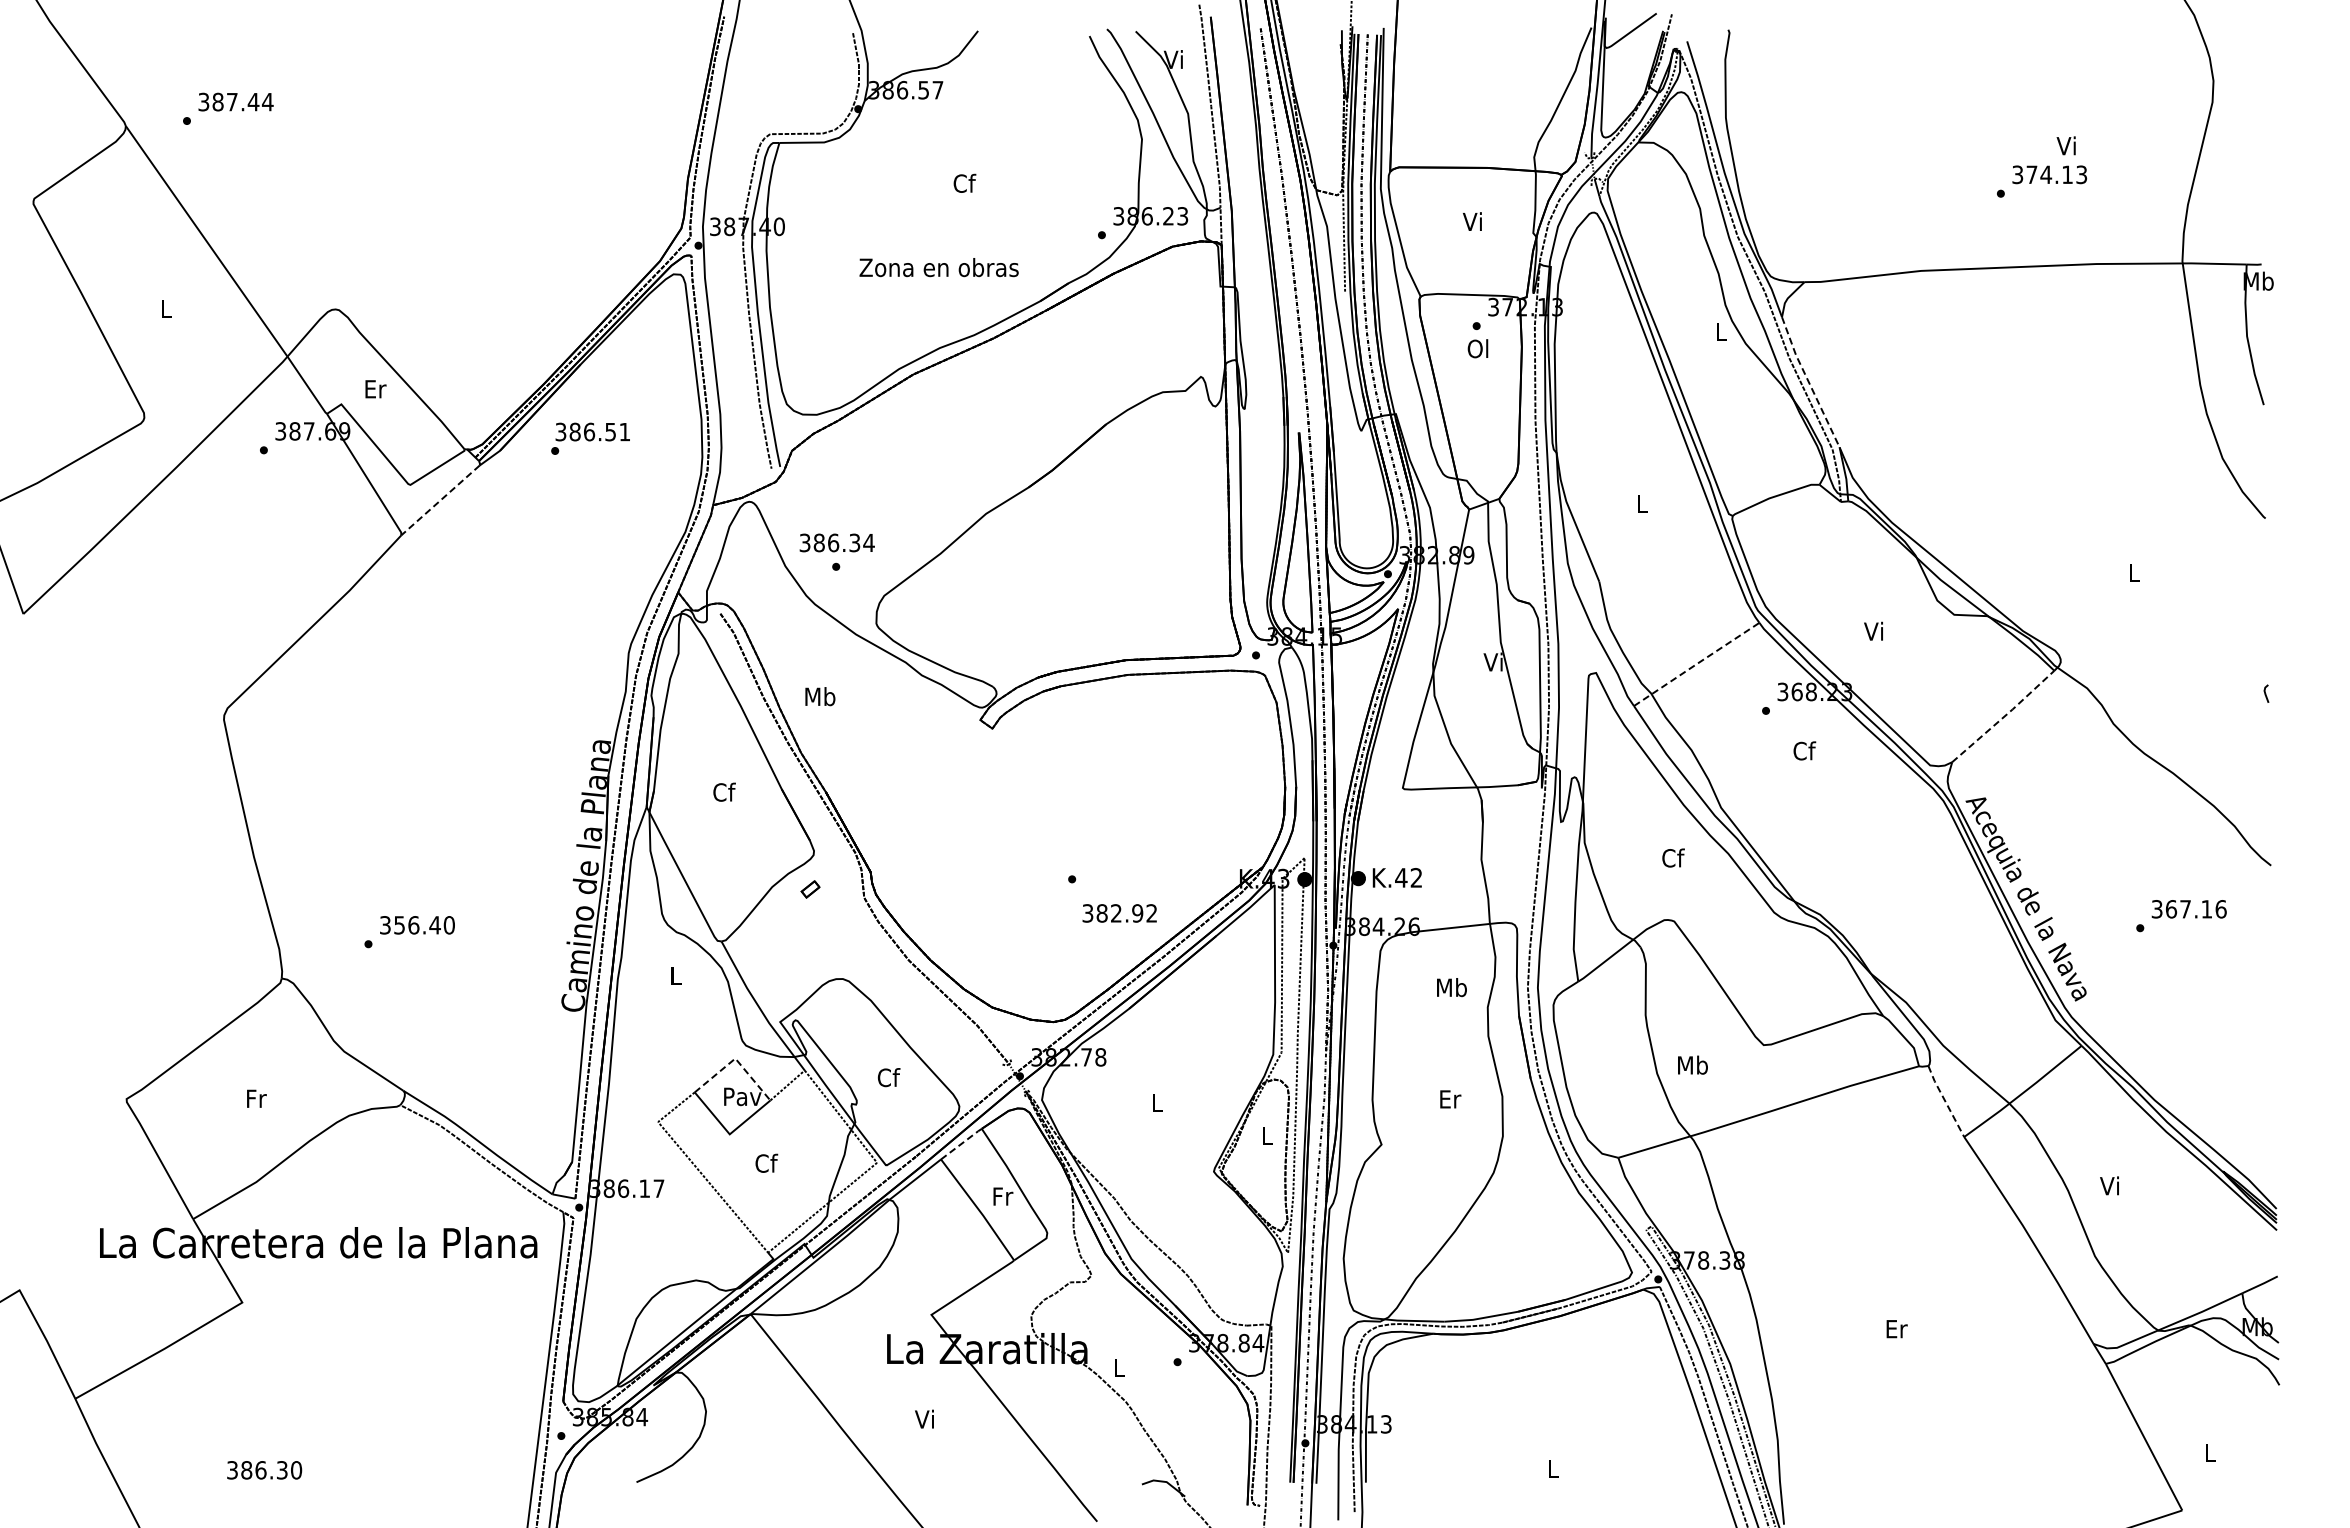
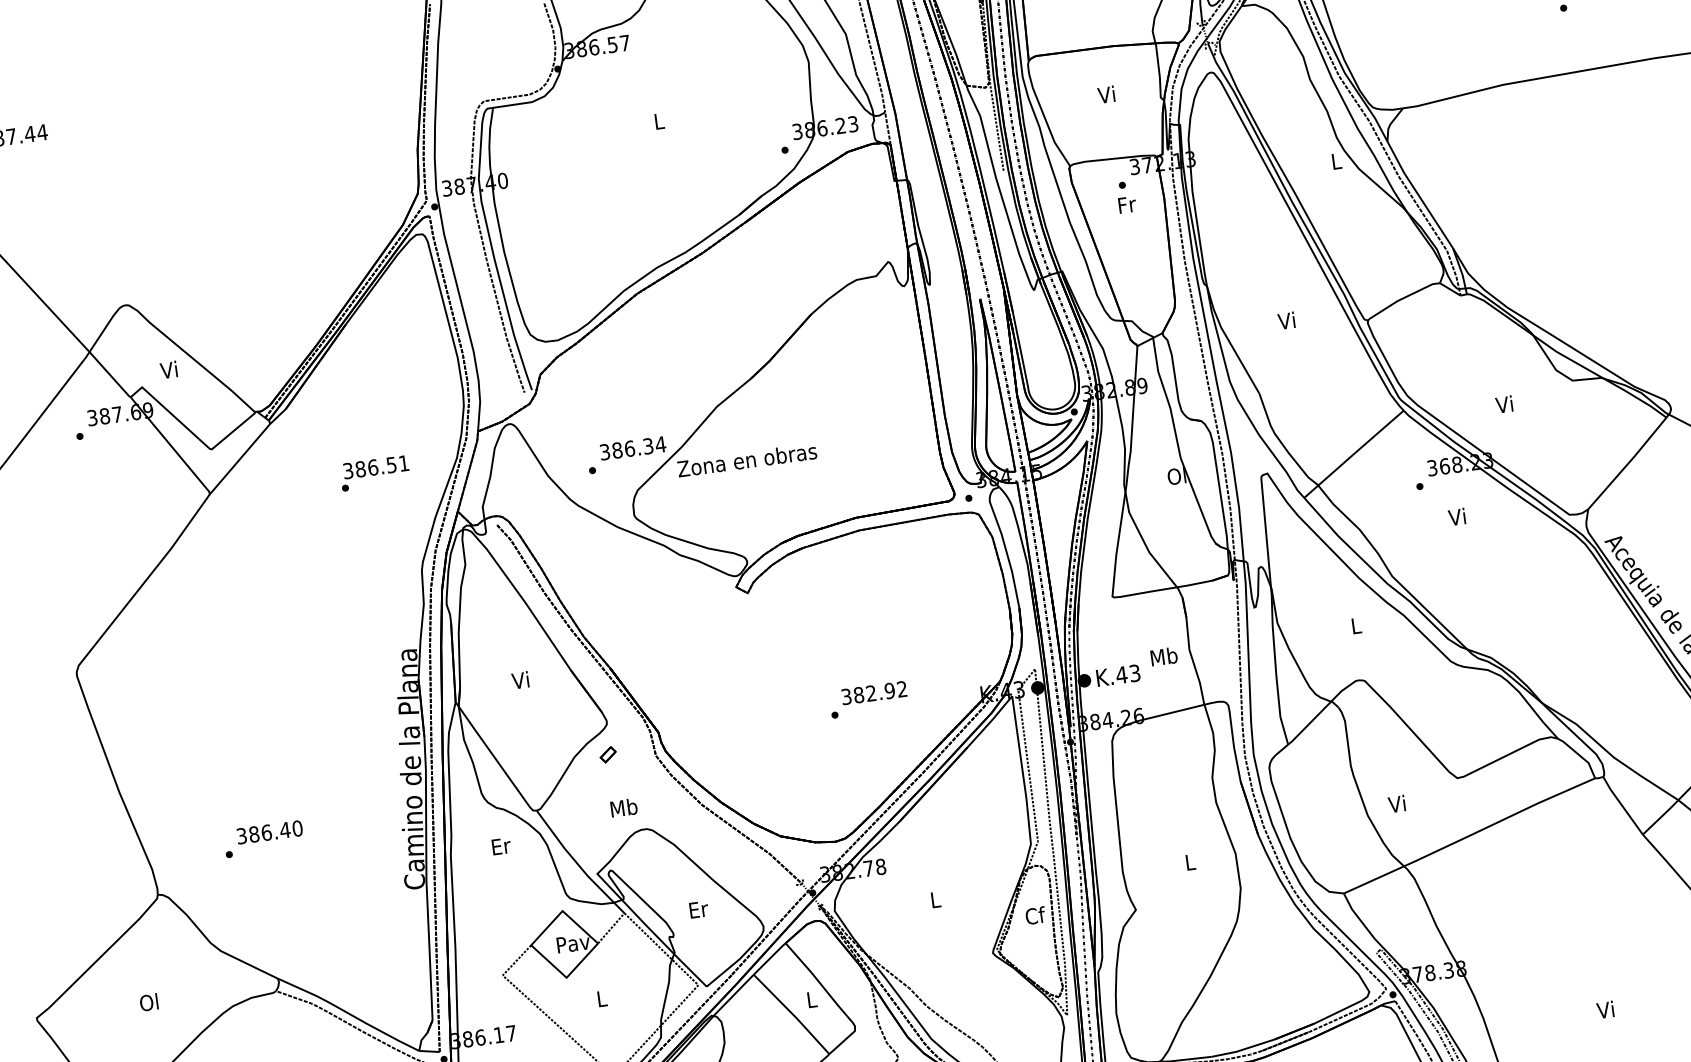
text: (964, 182) -> (659, 120), Cf -> L
text: (938, 267) -> (746, 460), moved
text: (1478, 348) -> (1126, 204), Ol -> Fr
line: (1808, 382) -> (1418, 195), dashed -> solid
text: (375, 388) -> (169, 369), Er -> Vi
text: (590, 438) -> (374, 473), moved
line: (440, 500) -> (239, 459), dashed -> solid
text: (1640, 503) -> (1286, 320), L -> Vi
text: (836, 542) -> (632, 448), moved
text: (1493, 661) -> (1176, 475), Vi -> Ol
line: (1697, 663) -> (1354, 453), dashed -> solid
text: (820, 696) -> (624, 807), moved
line: (2004, 716) -> (1628, 463), dashed -> solid
text: (1804, 750) -> (1458, 516), Cf -> Vi
text: (724, 791) -> (521, 679), Cf -> Vi
text: (1673, 857) -> (1356, 625), Cf -> L
text: (1416, 877) -> (1134, 672), K.42 -> K.43
text: (1119, 913) -> (874, 693), moved
text: (399, 925) -> (254, 834), 356.40 -> 386.40
text: (676, 976) -> (501, 846), L -> Er
text: (1451, 987) -> (1163, 656), moved
line: (736, 1059) -> (563, 911), dashed -> solid
text: (1692, 1064) -> (1397, 803), Mb -> Vi
text: (888, 1077) -> (698, 909), Cf -> Er
text: (255, 1098) -> (149, 1002), Fr -> Ol
text: (1450, 1099) -> (1190, 862), Er -> L
line: (1945, 1101) -> (1622, 805), dashed -> solid
text: (1267, 1135) -> (1035, 915), L -> Cf
line: (961, 1143) -> (769, 958), dashed -> solid
text: (766, 1162) -> (601, 997), Cf -> L
text: (1003, 1196) -> (812, 999), Fr -> L
text: (1896, 1328) -> (1606, 1009), Er -> Vi

